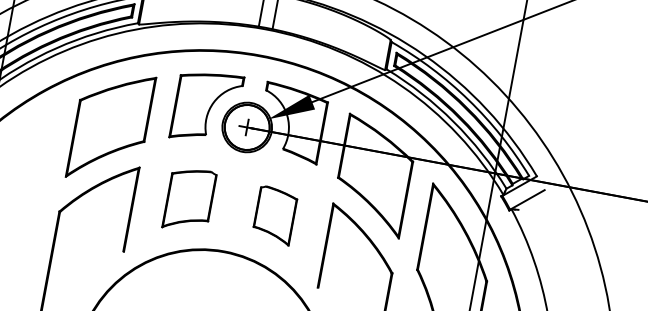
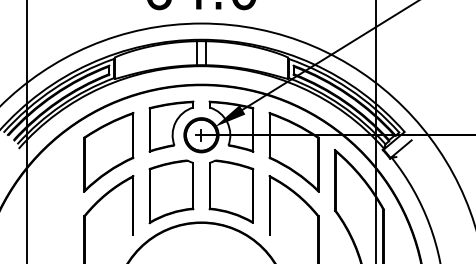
part: (189, 199) -> (171, 191), size x1.43
part: (275, 215) -> (231, 191), size x1.67

